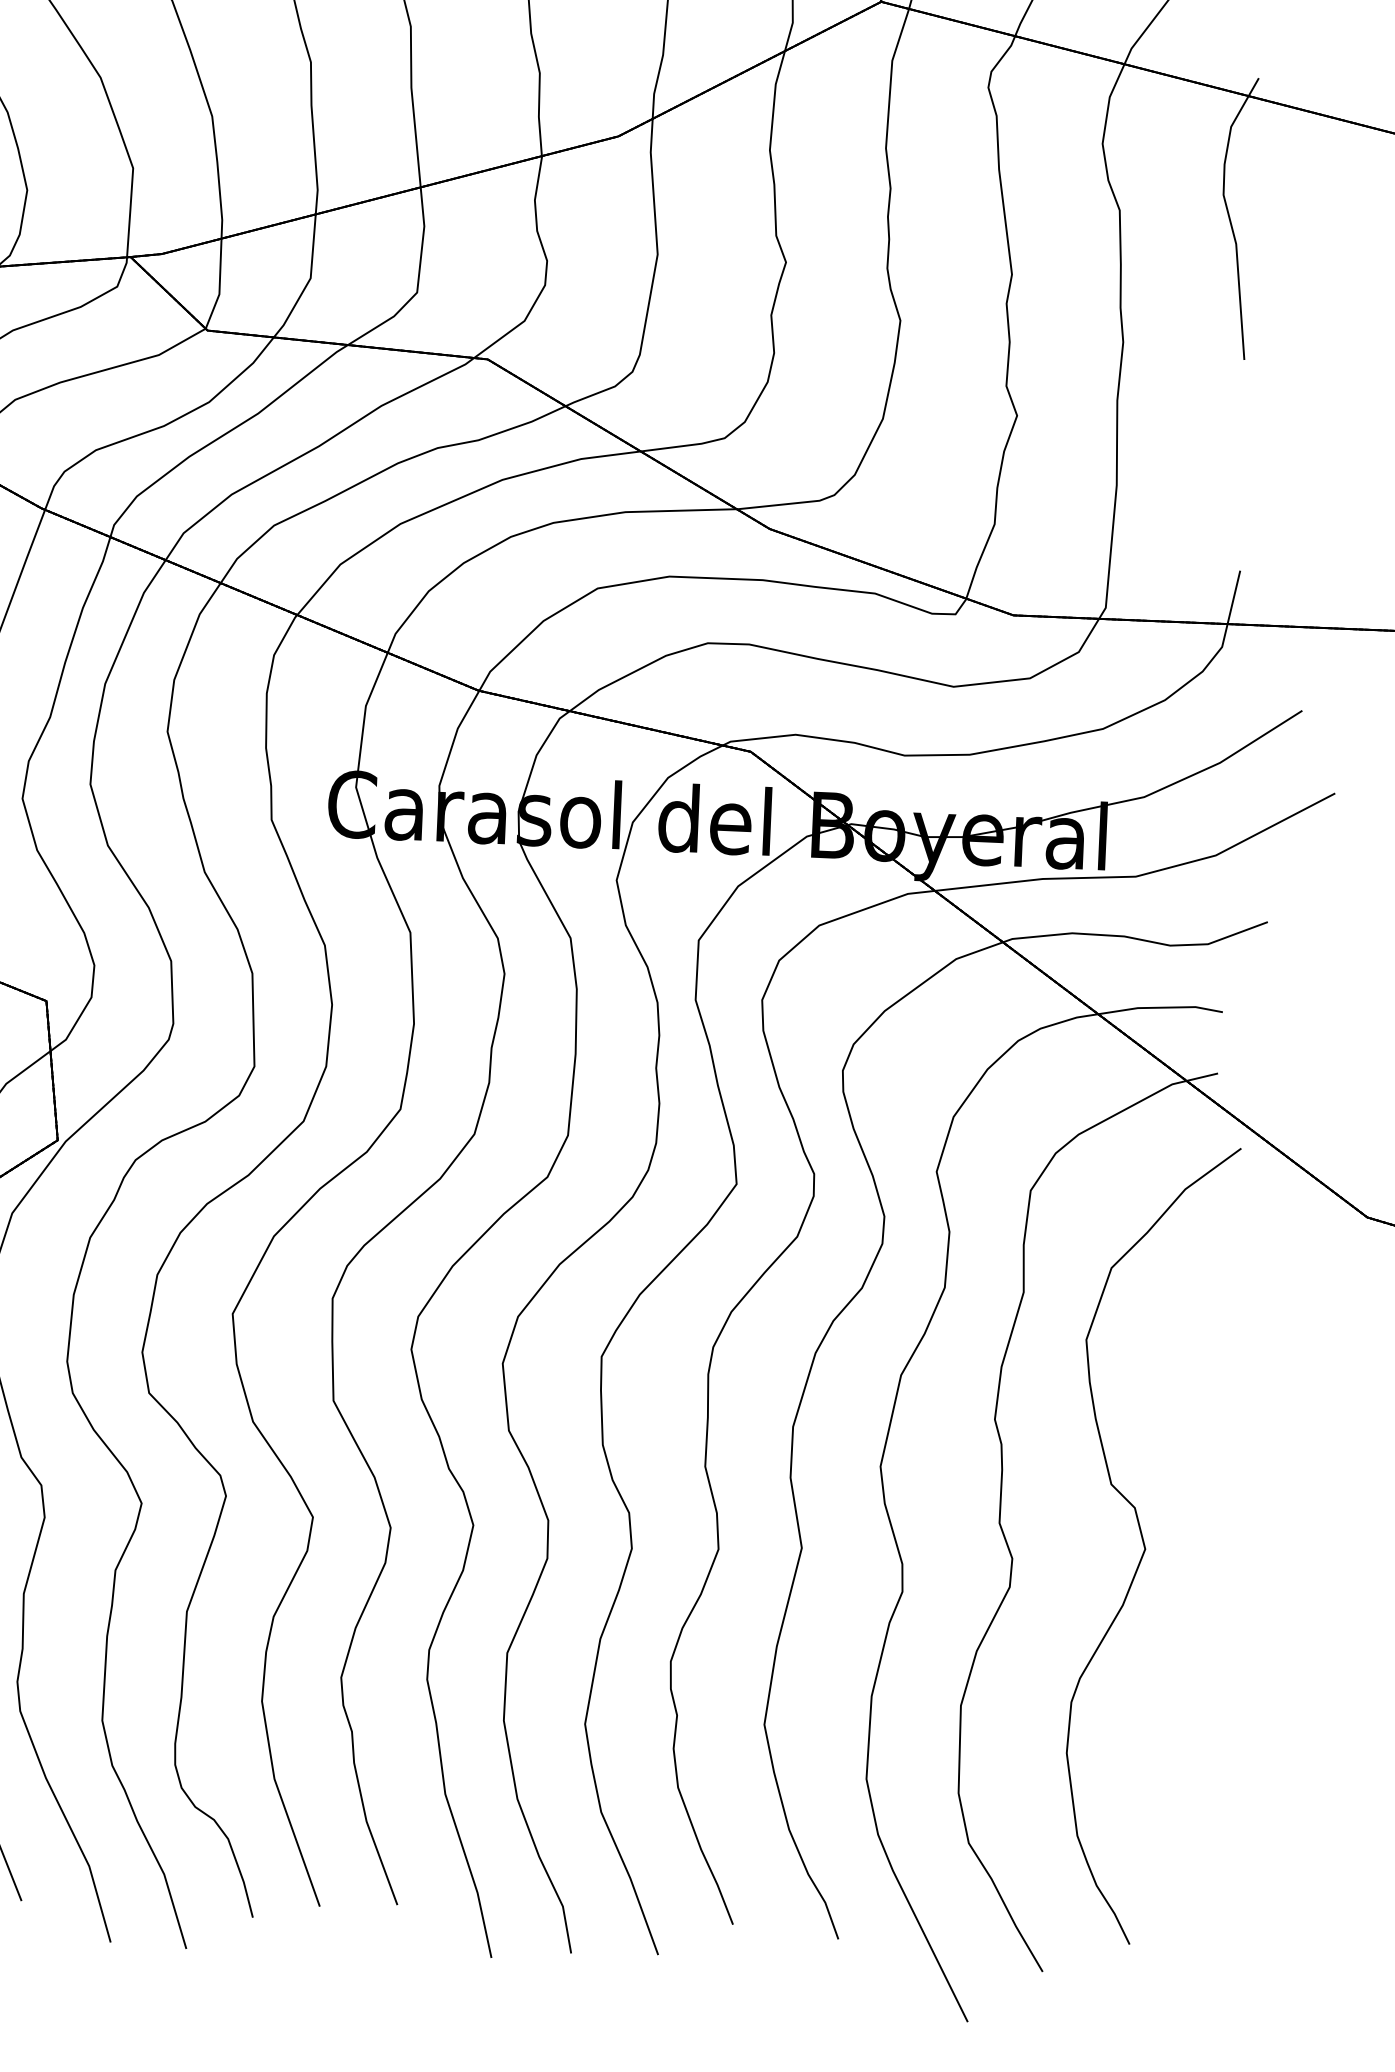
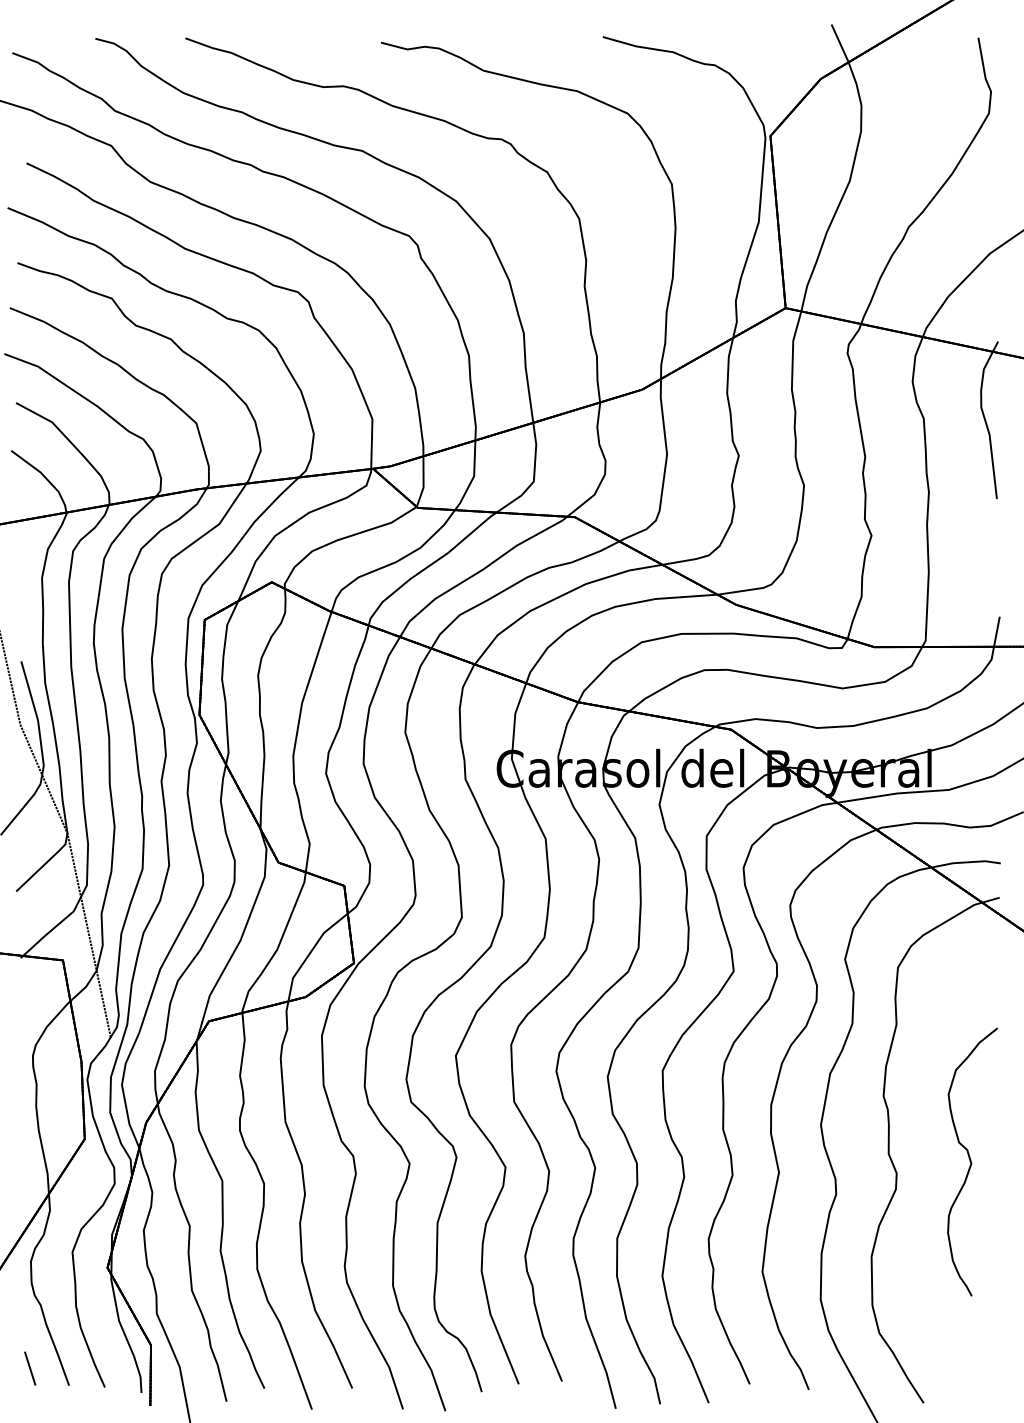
part: (1148, 1543) -> (972, 1161), size x0.6

